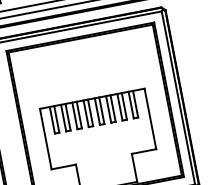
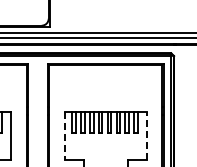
line: (150, 118) -> (146, 135), solid -> dashed
line: (45, 138) -> (64, 135), solid -> dashed

